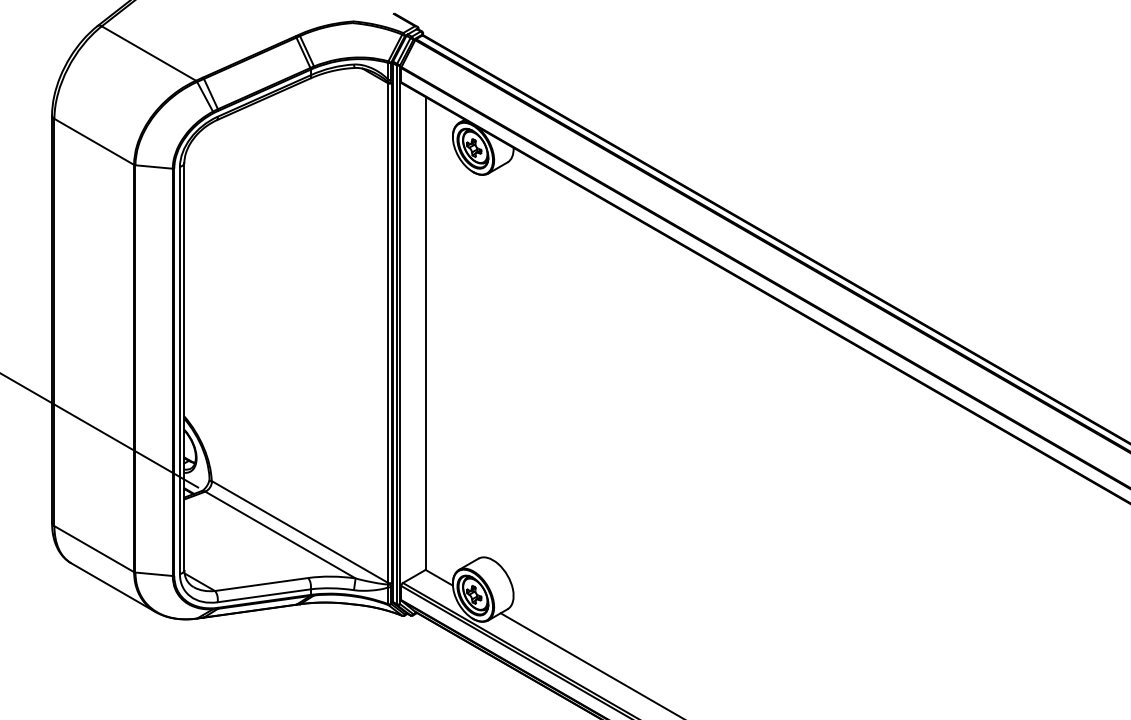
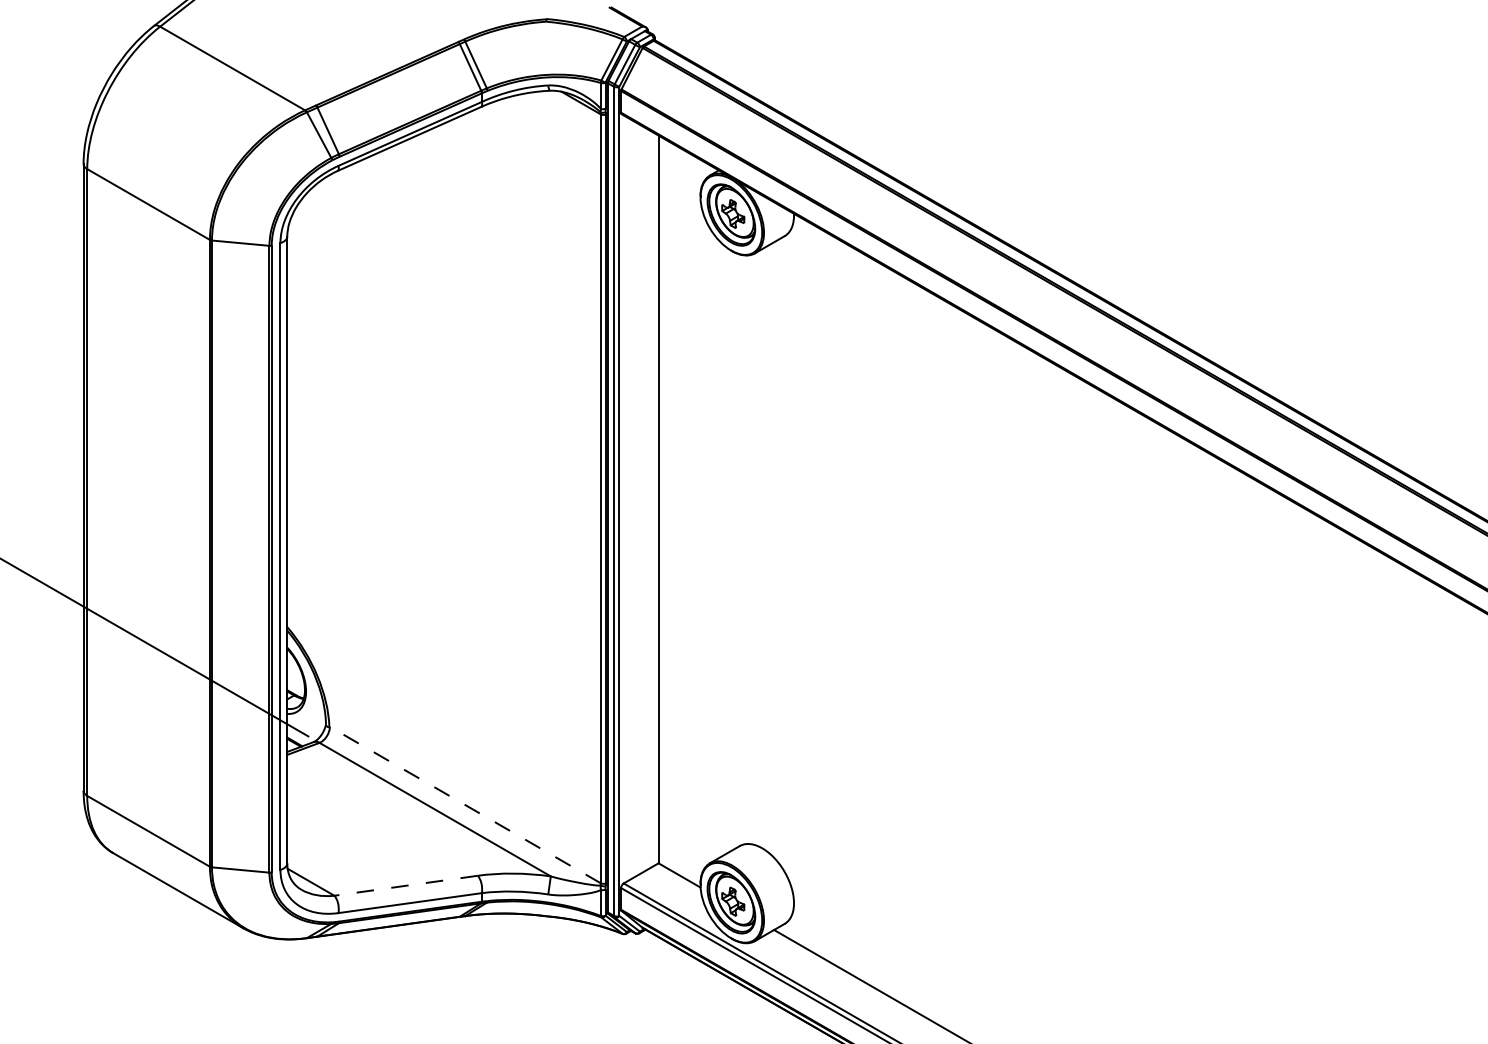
line: (300, 532) -> (465, 805), solid -> dashed
line: (261, 584) -> (405, 885), solid -> dashed

